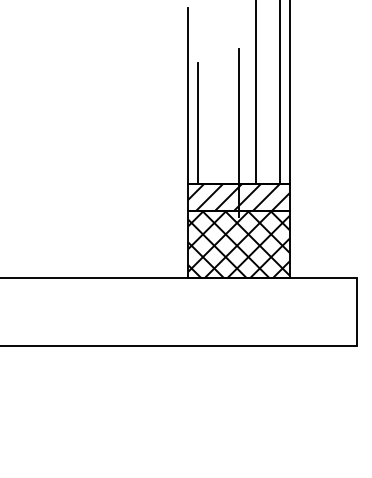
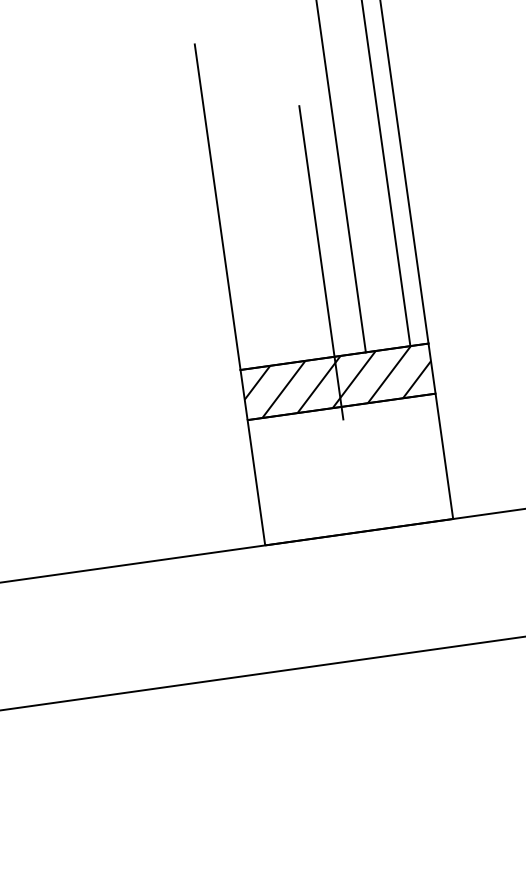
line: (198, 123) -> (243, 255), removed
hatch: (238, 244) -> (349, 469), removed

